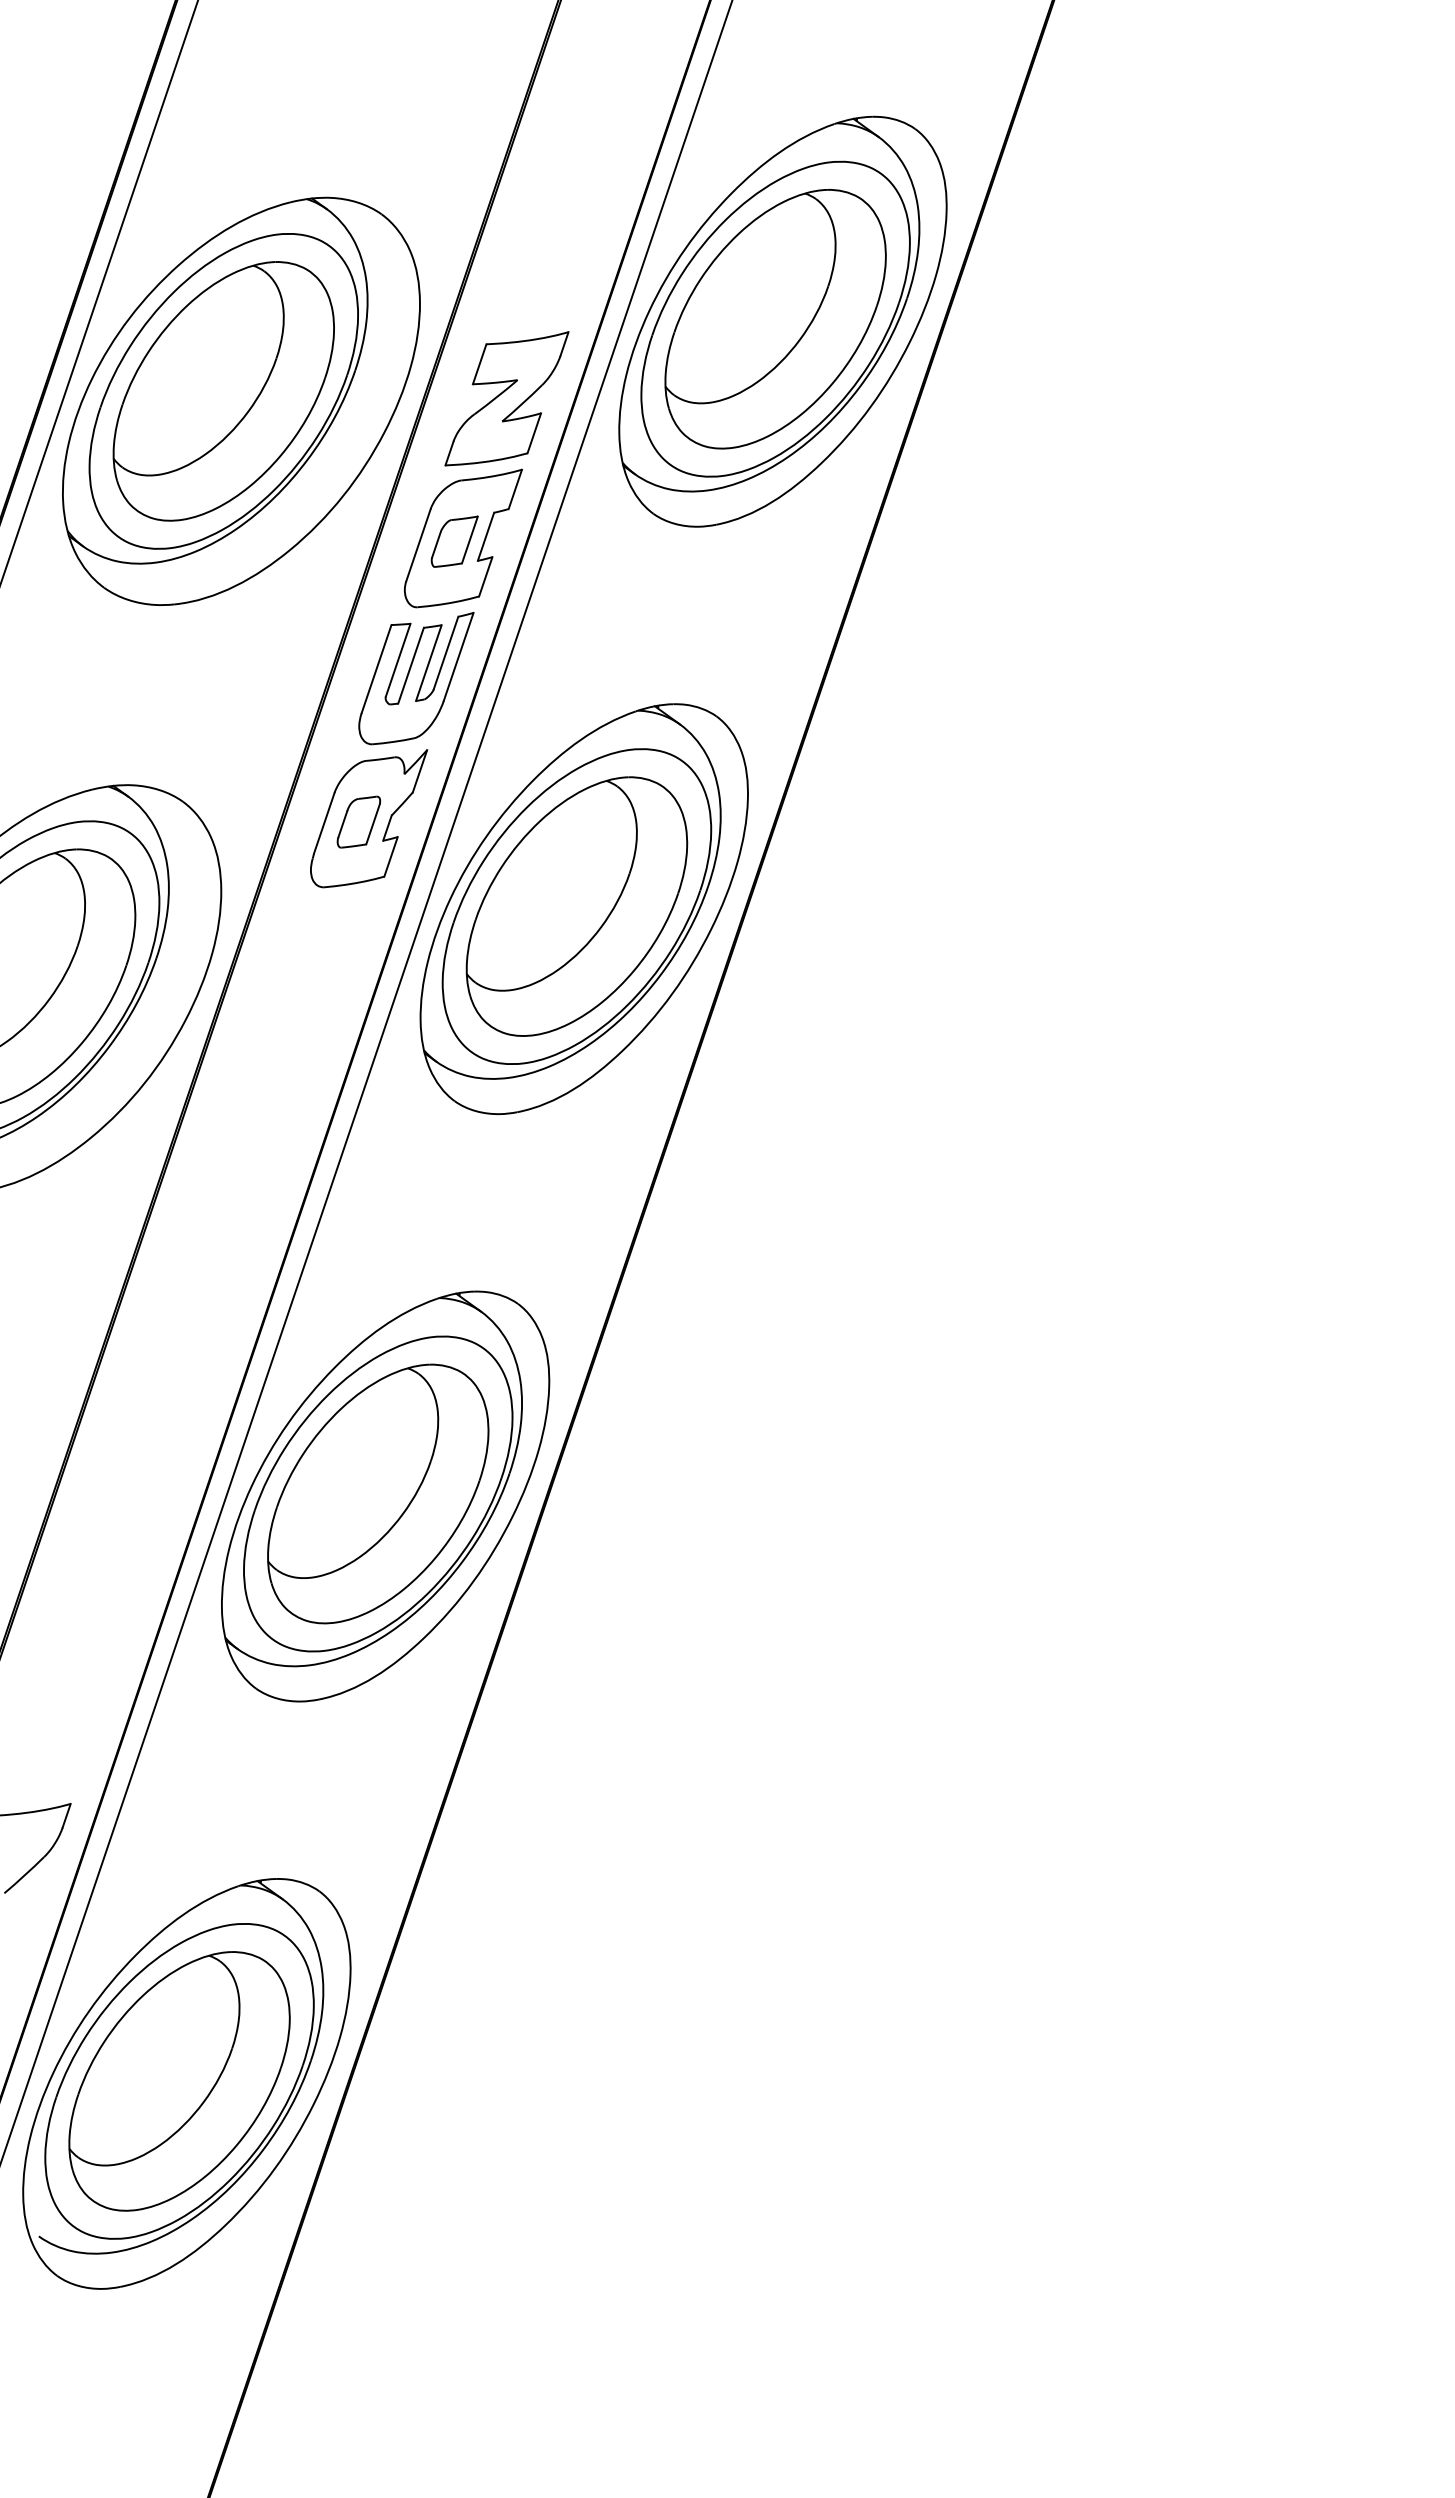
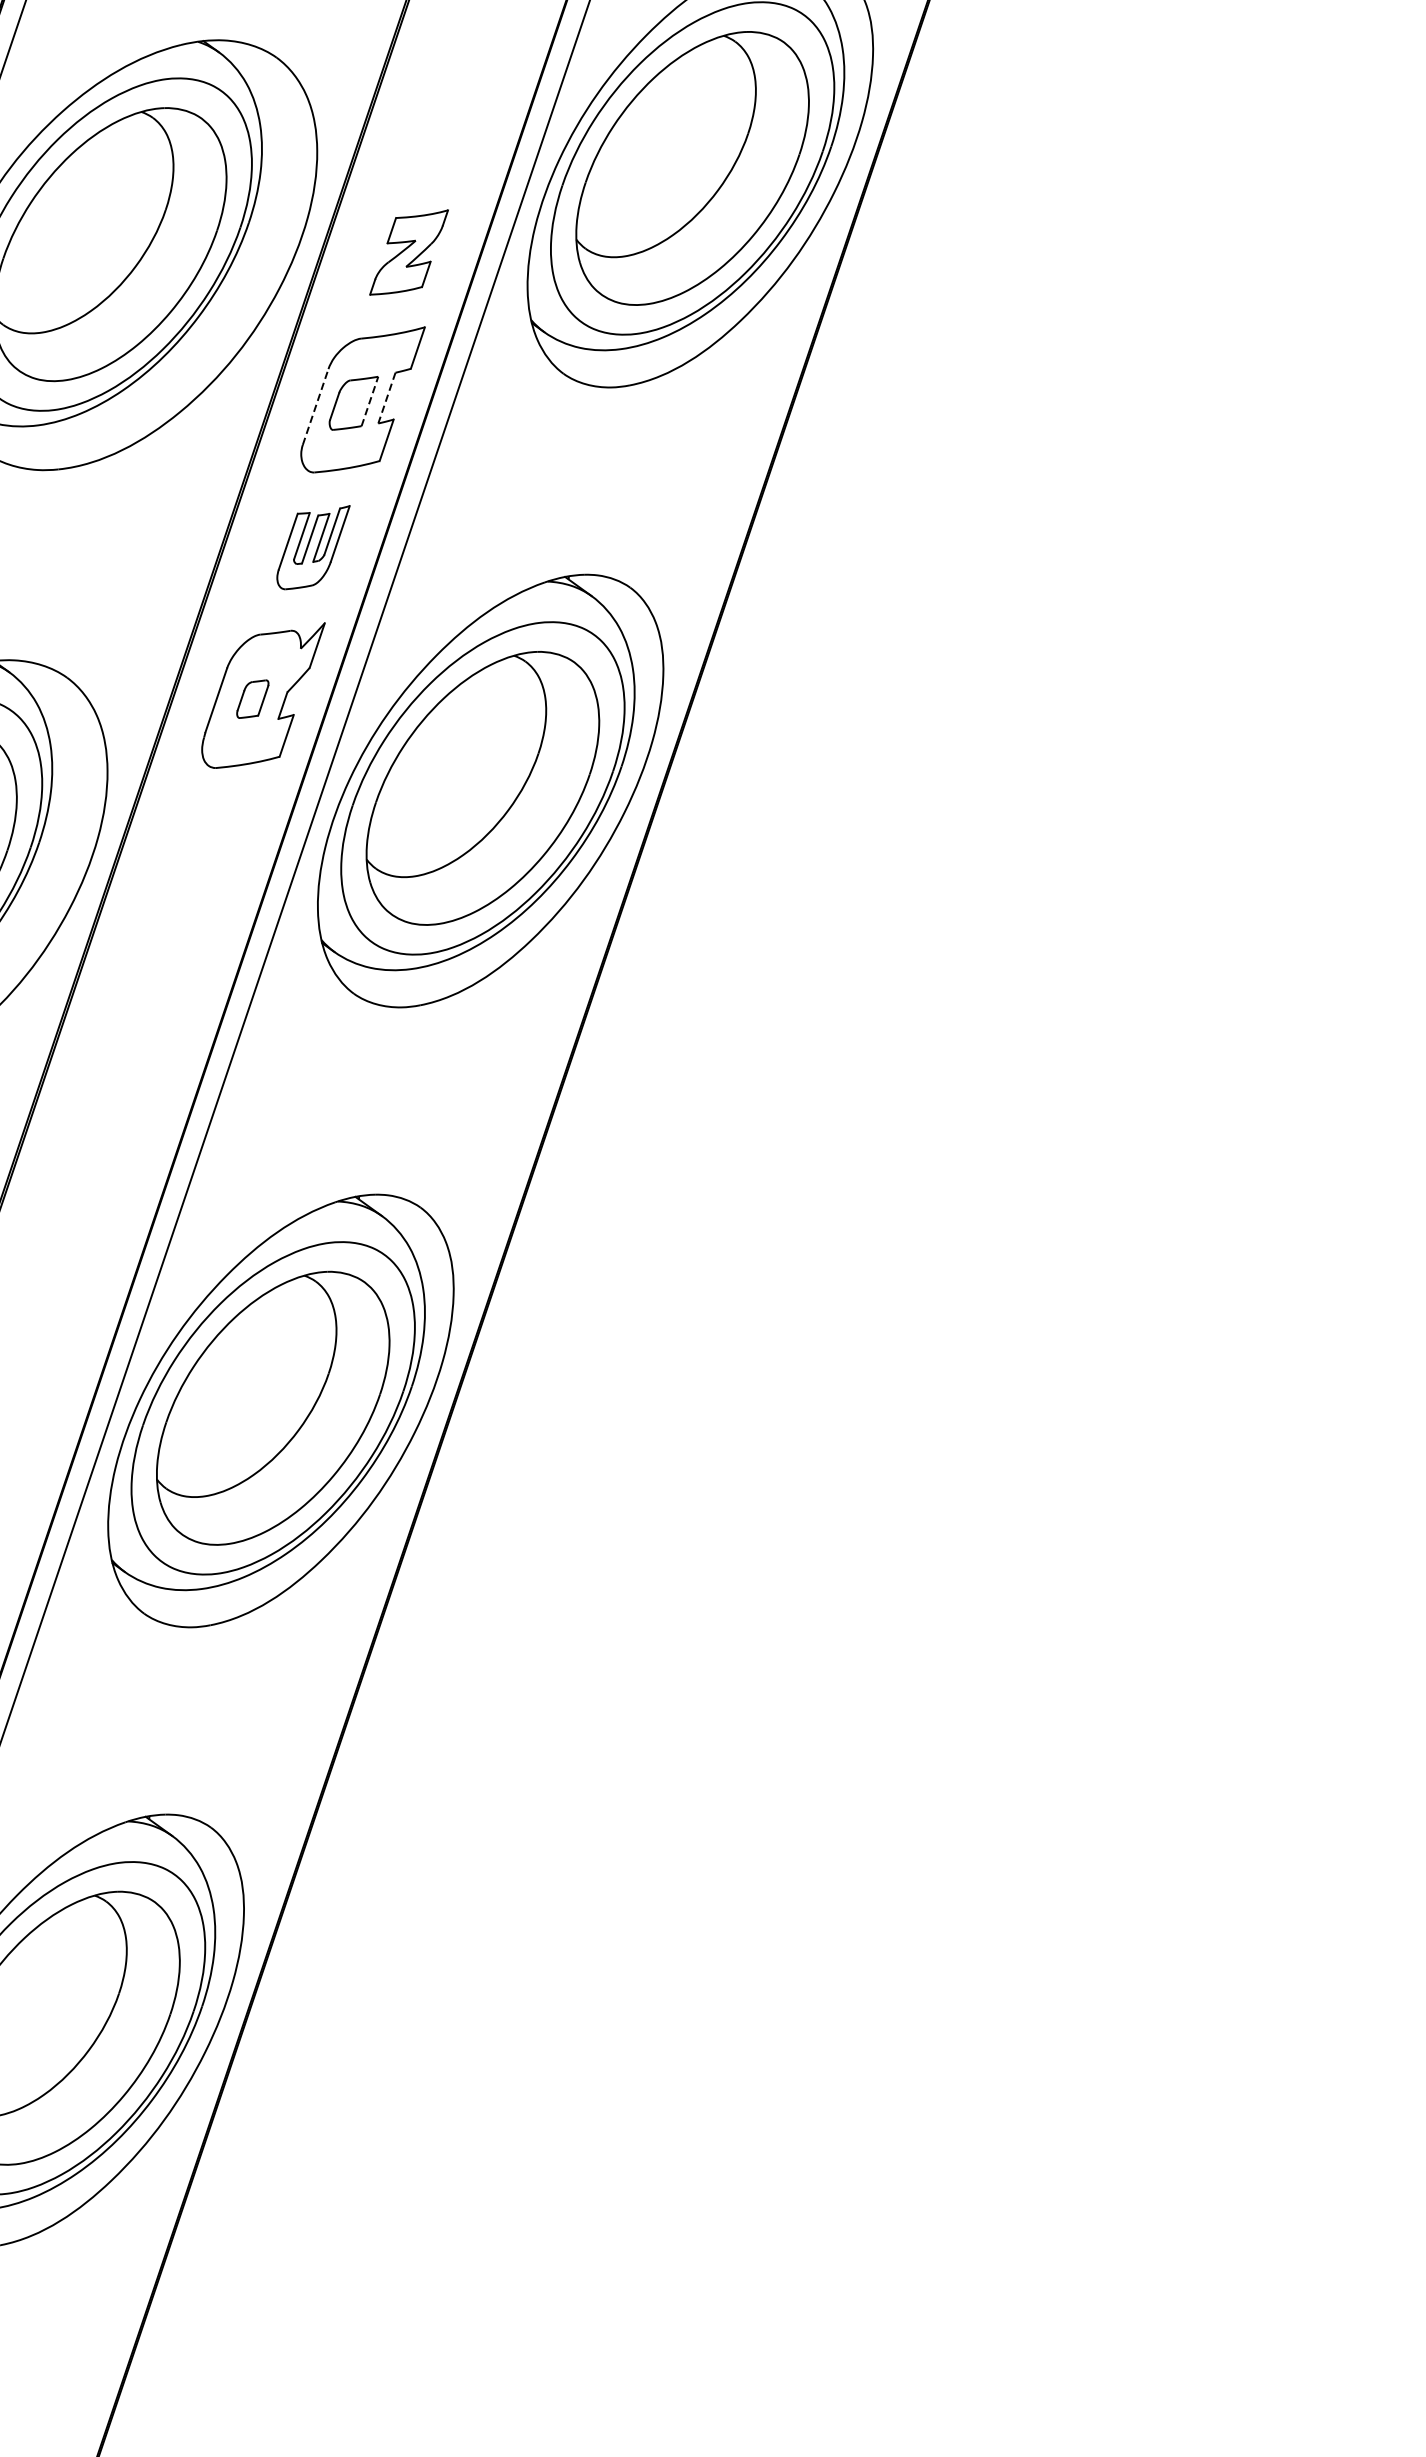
part: (506, 398) -> (408, 252), size x0.6
line: (485, 537) -> (386, 398), solid -> dashed
line: (469, 540) -> (369, 401), solid -> dashed
line: (418, 545) -> (315, 407), solid -> dashed
part: (416, 678) -> (313, 547), size x0.6
part: (358, 821) -> (252, 698), size x0.7

